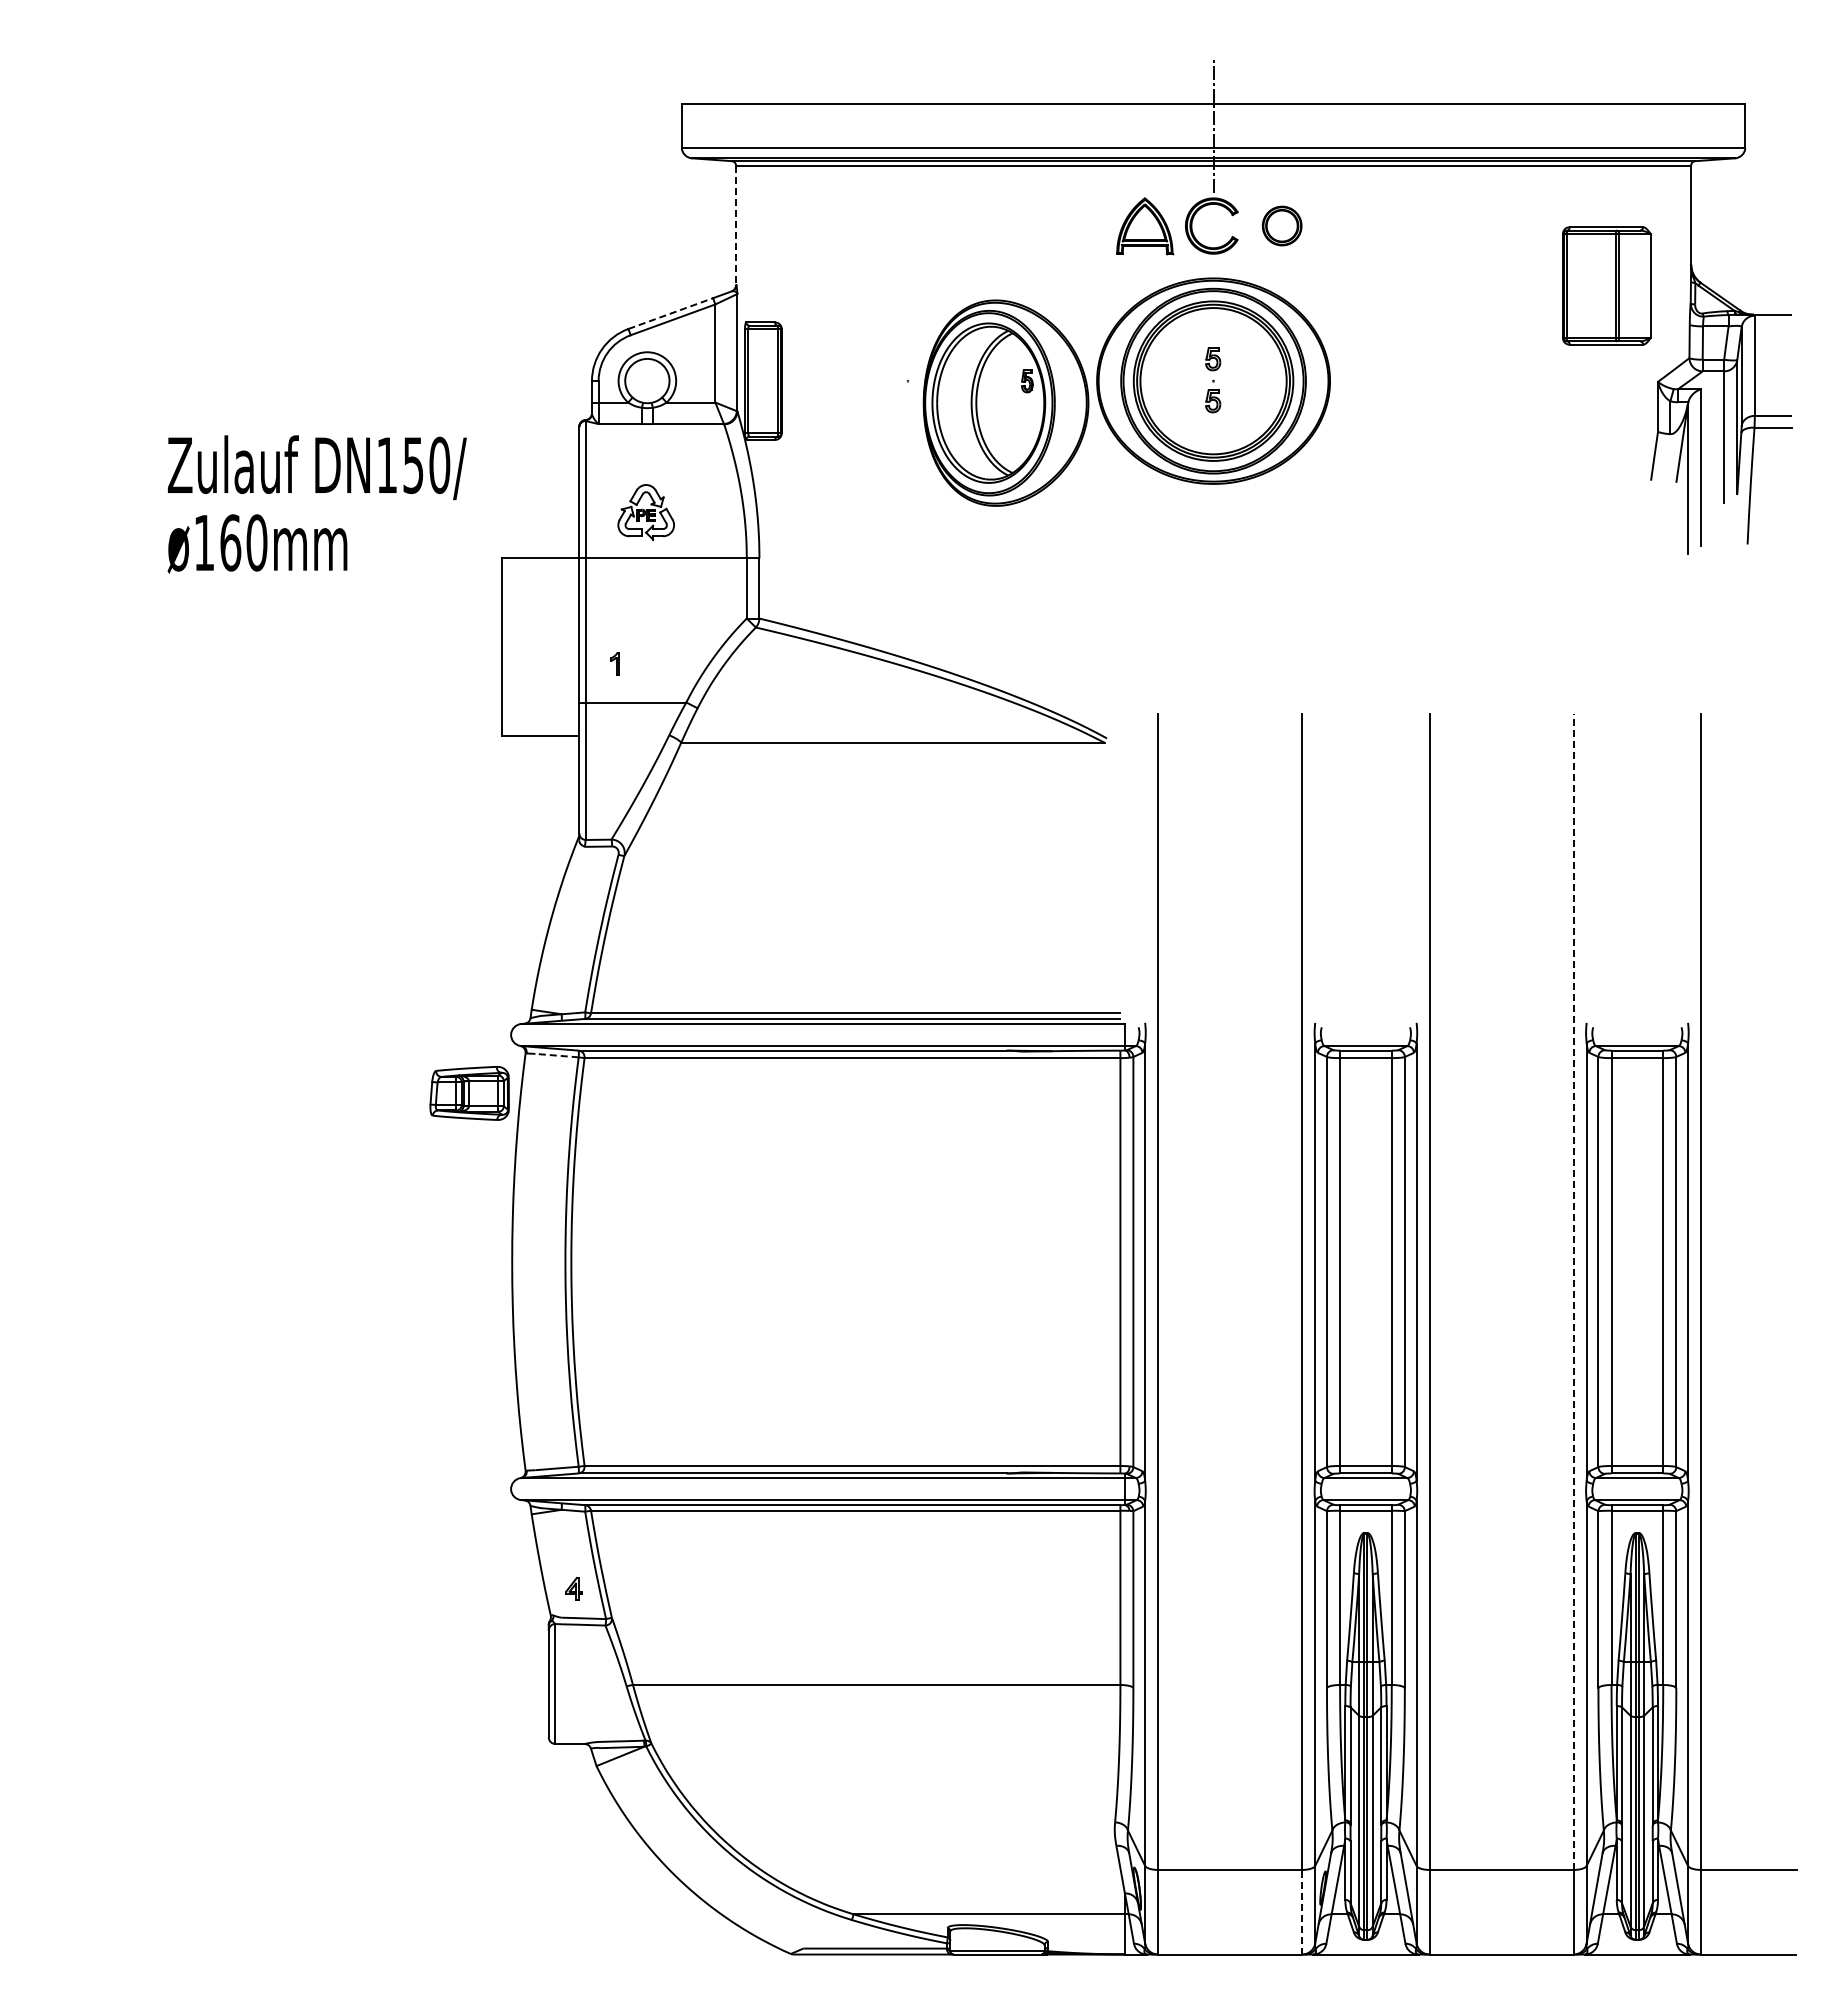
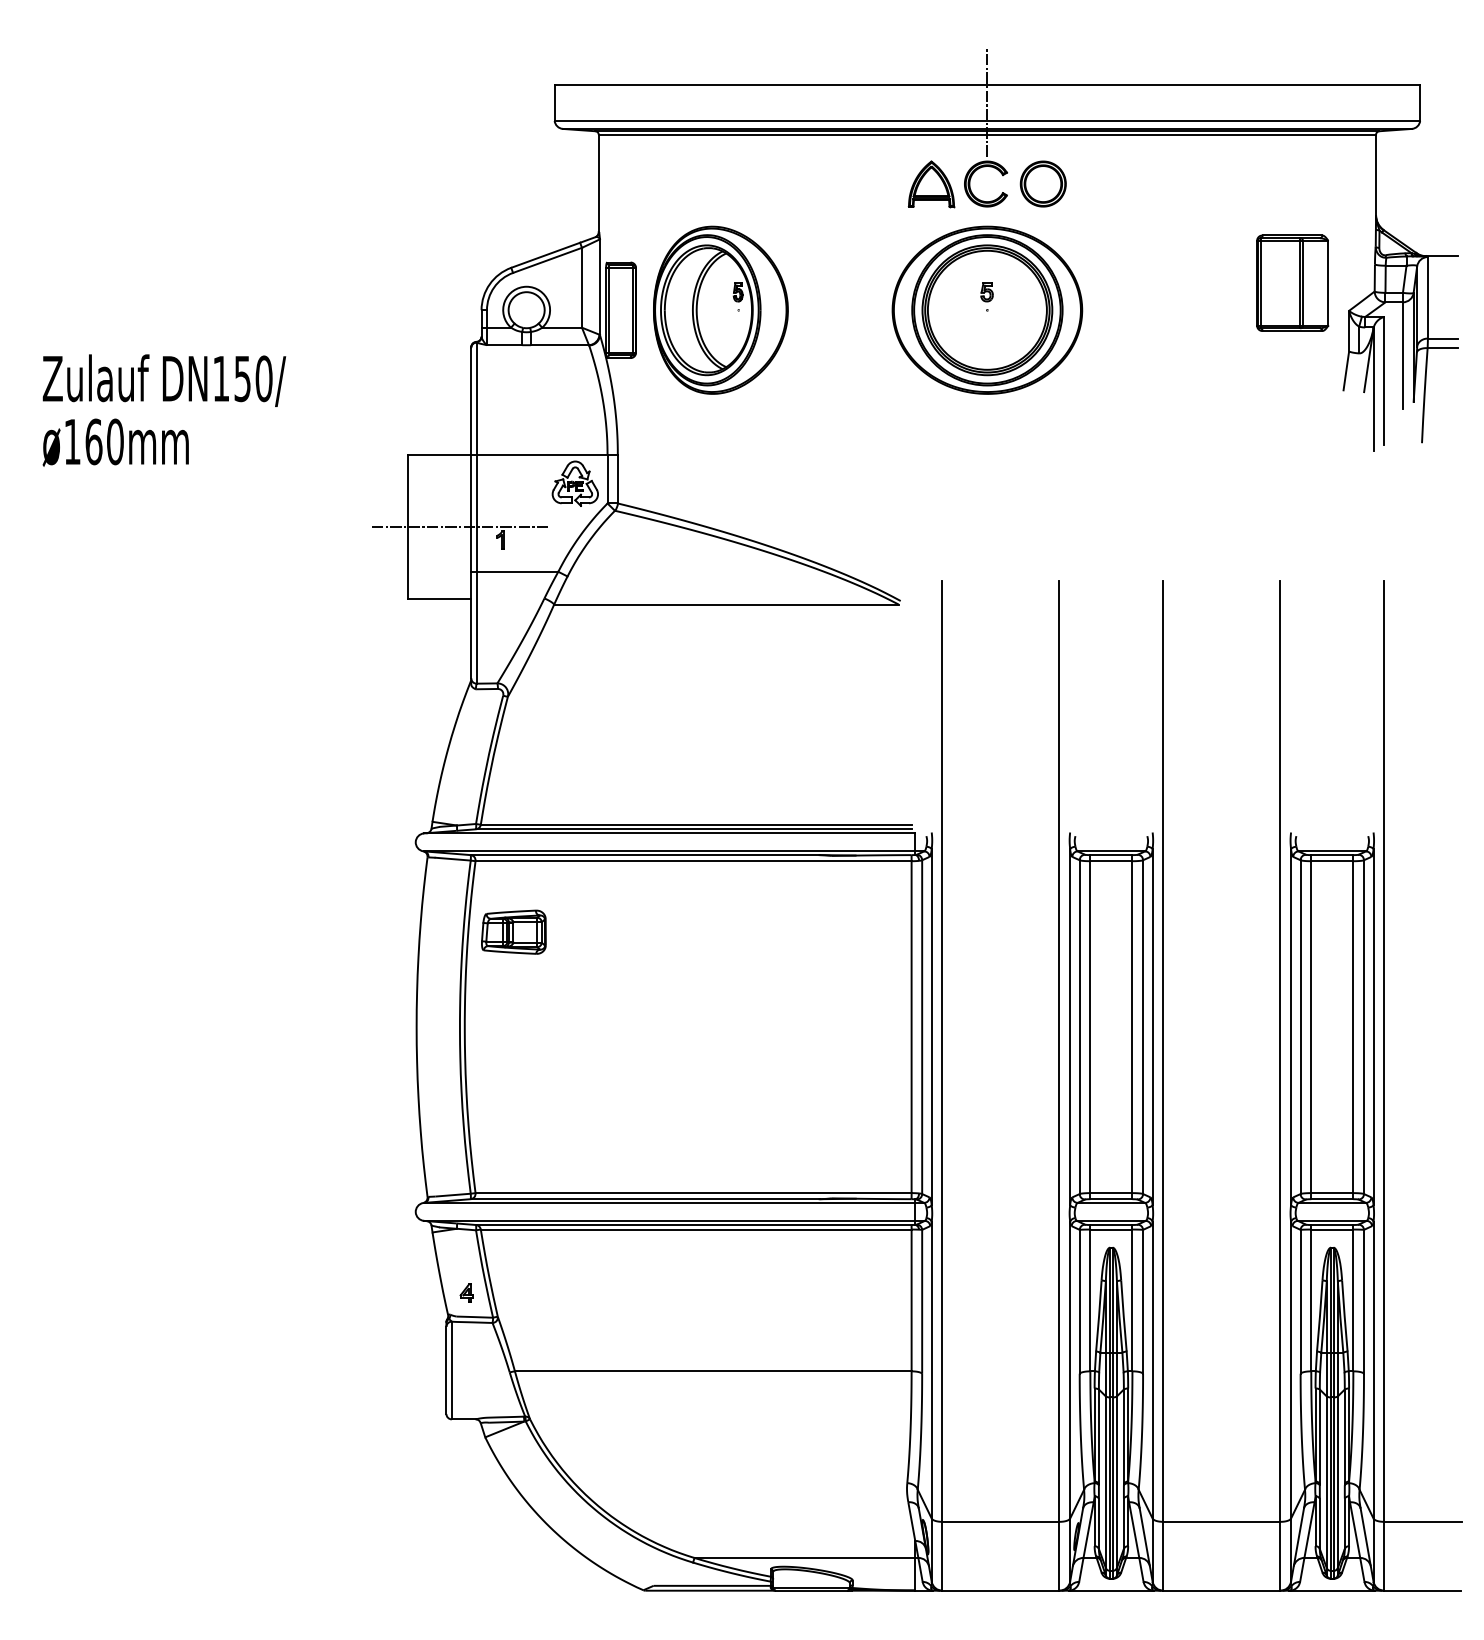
line: (736, 225) -> (599, 183), dashed -> solid
part: (1281, 225) -> (1042, 183), size x1.43
part: (1606, 285) -> (1292, 282), moved
line: (671, 313) -> (546, 255), dashed -> solid
part: (1213, 401) -> (987, 326), removed
part: (1005, 402) -> (720, 309), moved
text: (316, 504) -> (163, 410), moved
part: (645, 512) -> (574, 483), moved
line: (567, 647) -> (461, 527), added
line: (557, 1055) -> (453, 859), dashed -> solid
part: (469, 1093) -> (513, 932), moved
line: (1573, 1291) -> (1280, 1051), dashed -> solid
line: (1302, 1911) -> (1059, 1555), dashed -> solid

